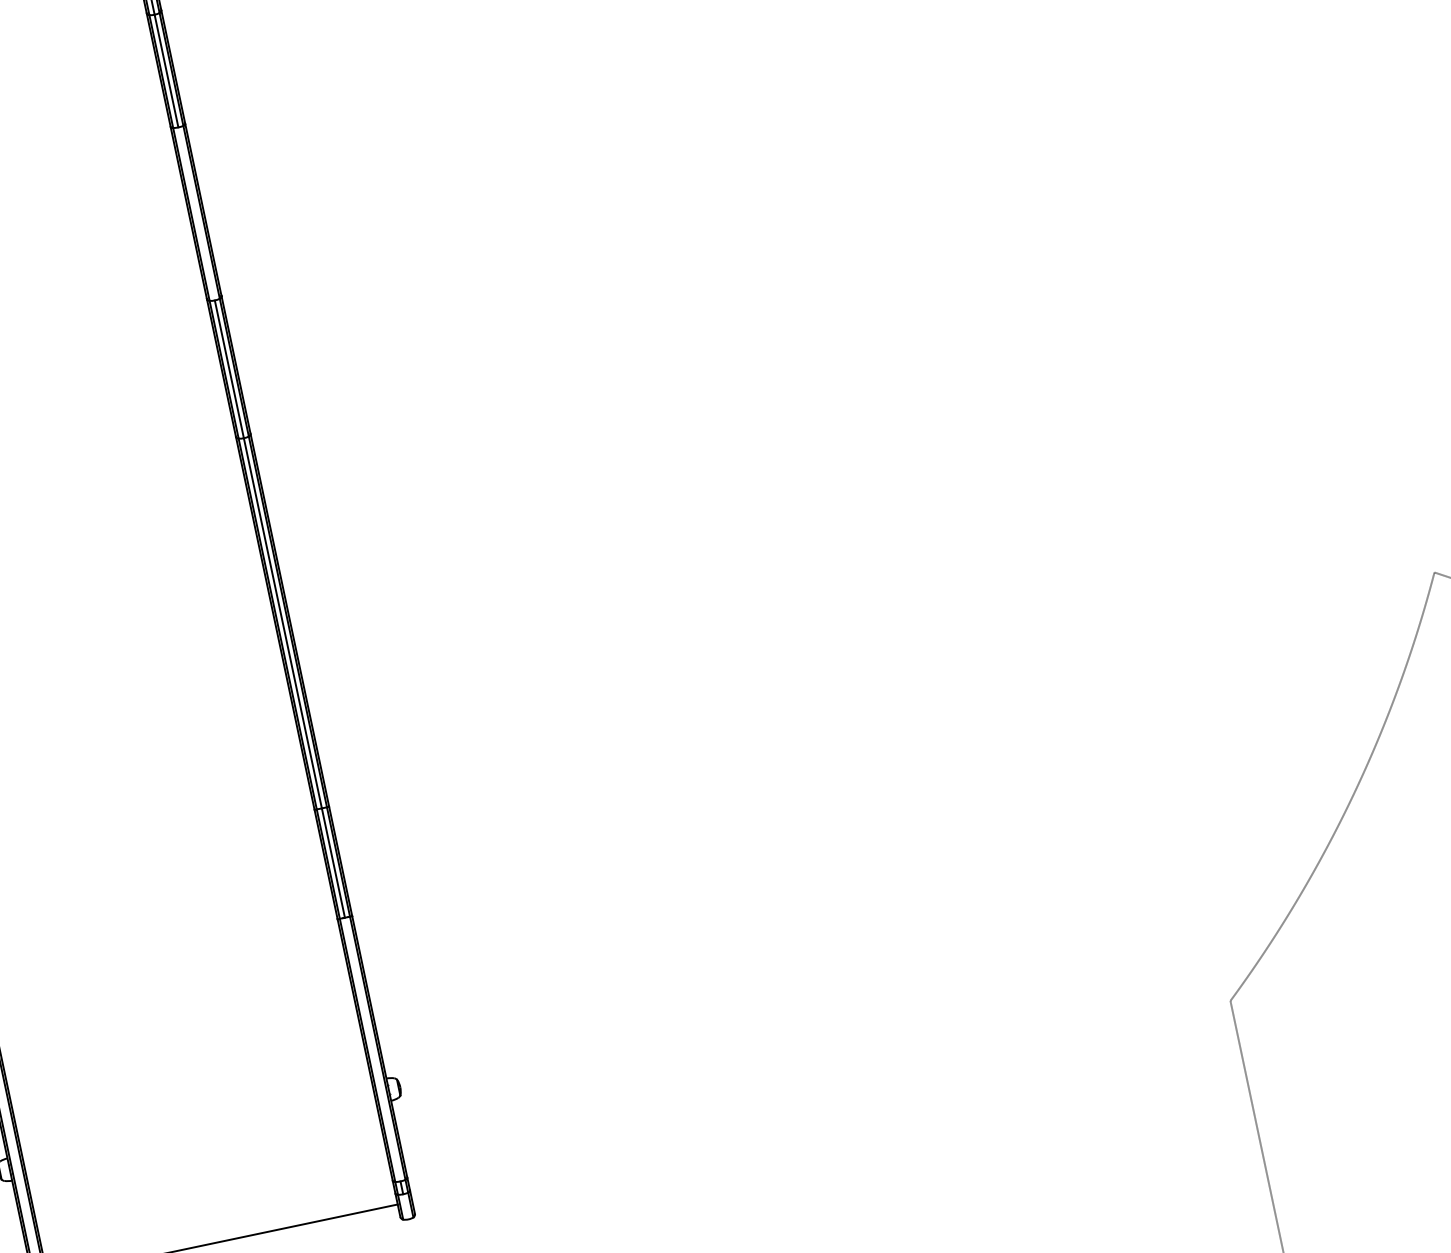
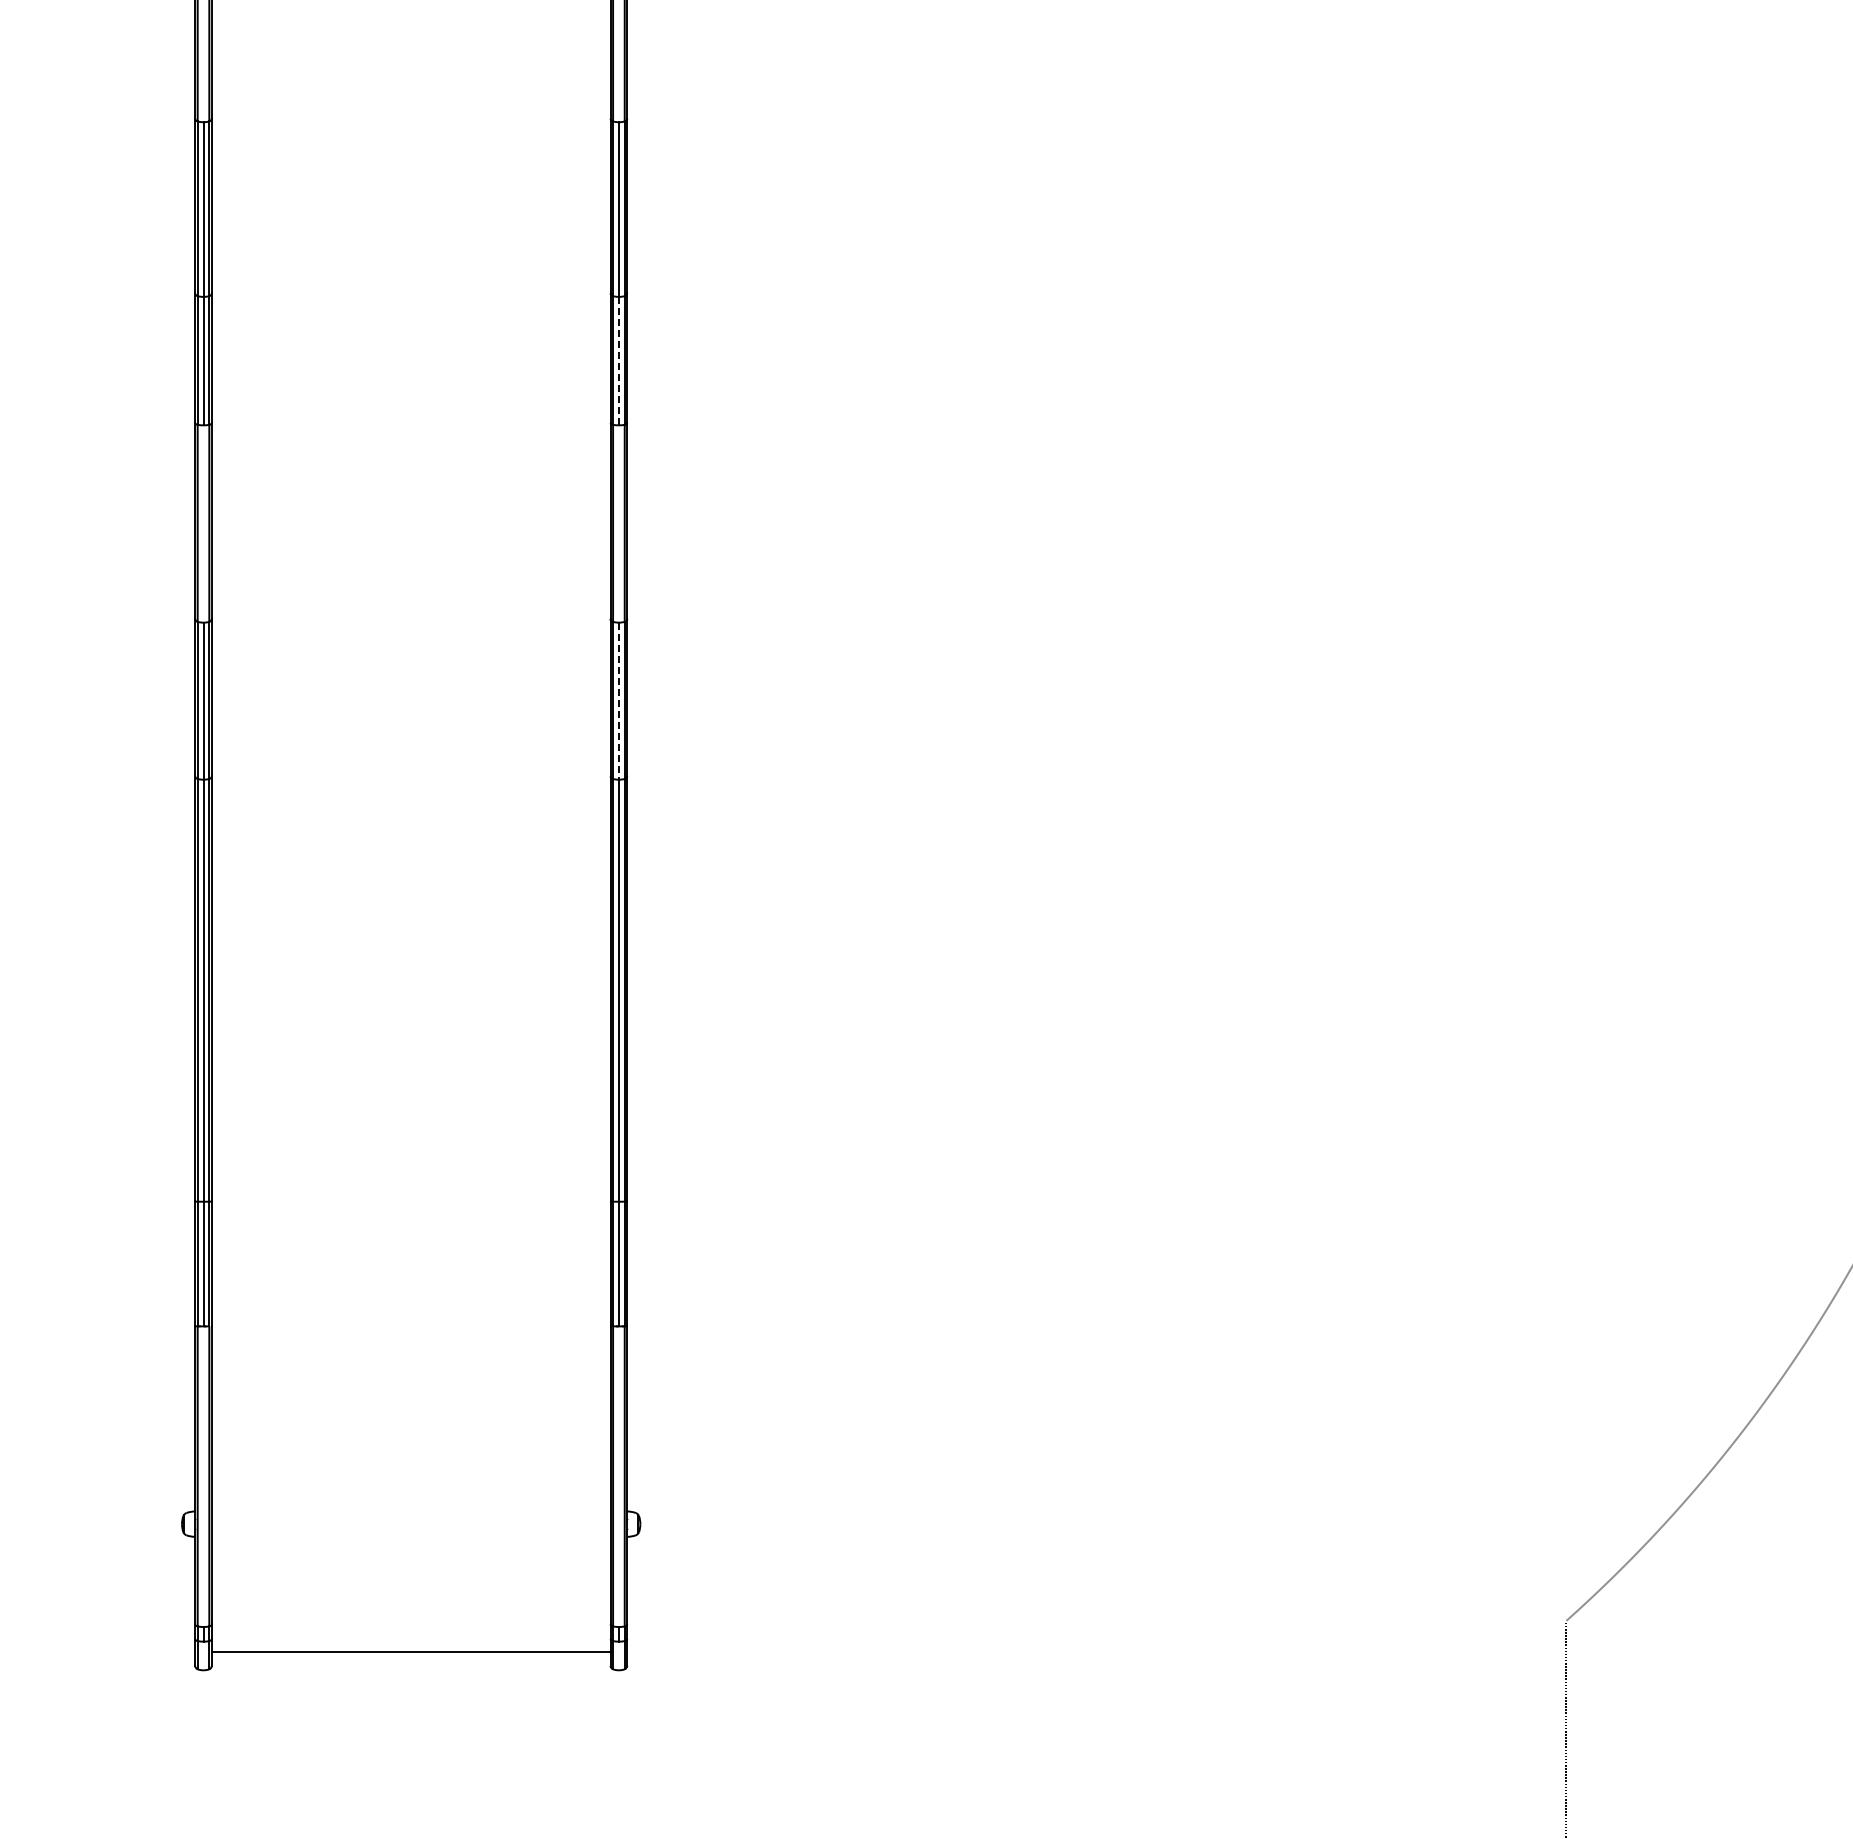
line: (166, 71) -> (618, 361), solid -> dashed
line: (229, 369) -> (618, 701), solid -> dashed

